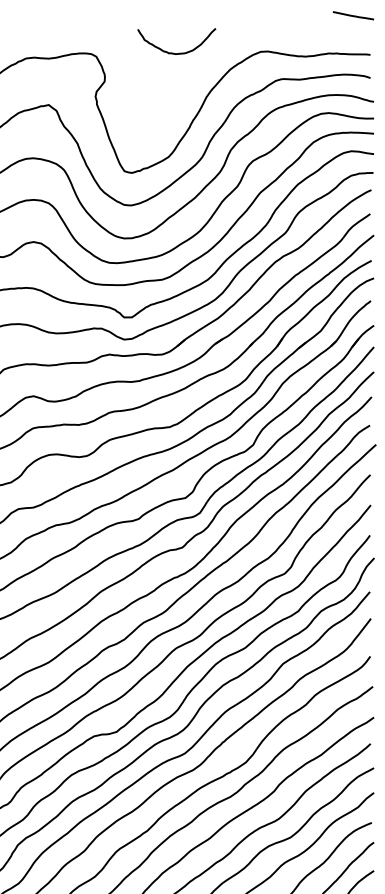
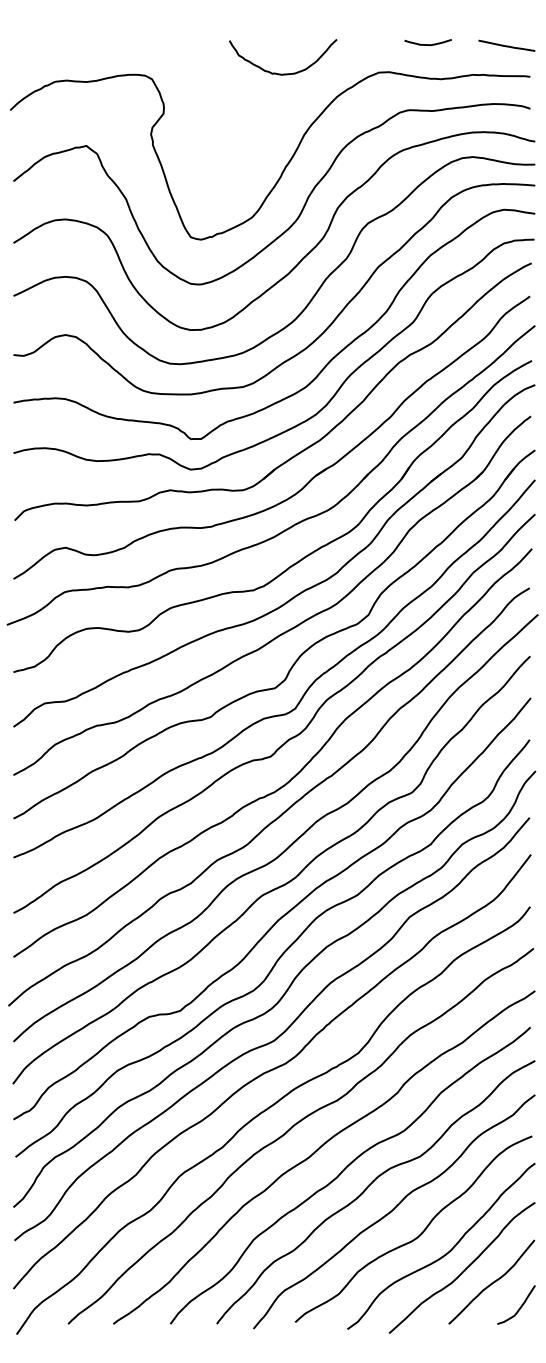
line: (353, 15) -> (506, 45), moved
curve: (295, 31) -> (427, 44), added
curve: (177, 53) -> (283, 73), moved

